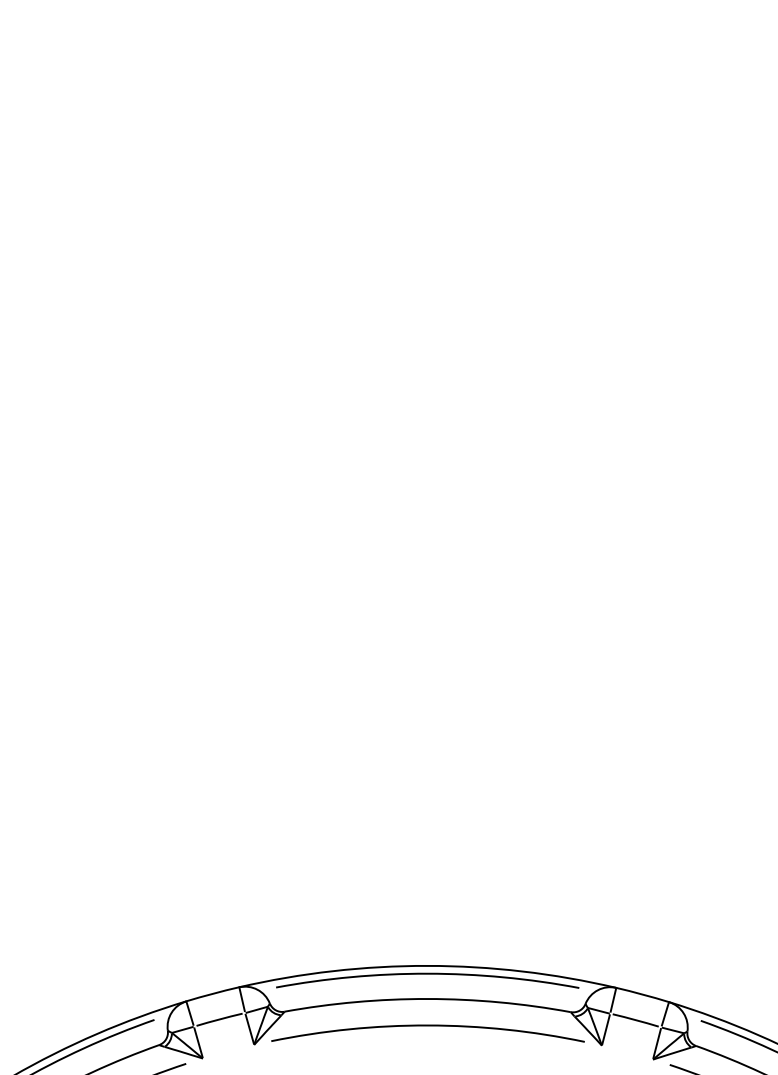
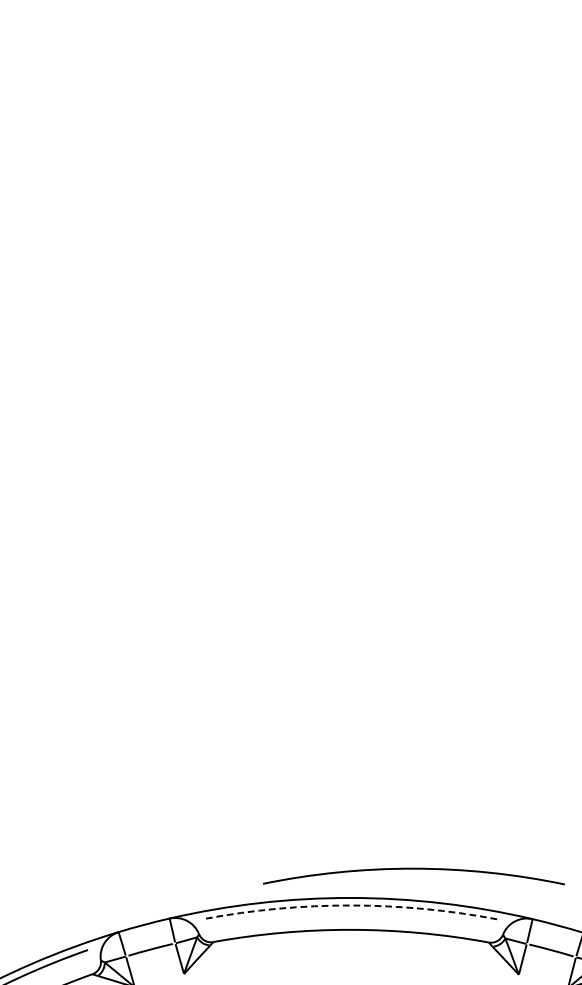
arc: (427, 973) -> (350, 905), solid -> dashed
arc: (427, 1026) -> (413, 869), moved

